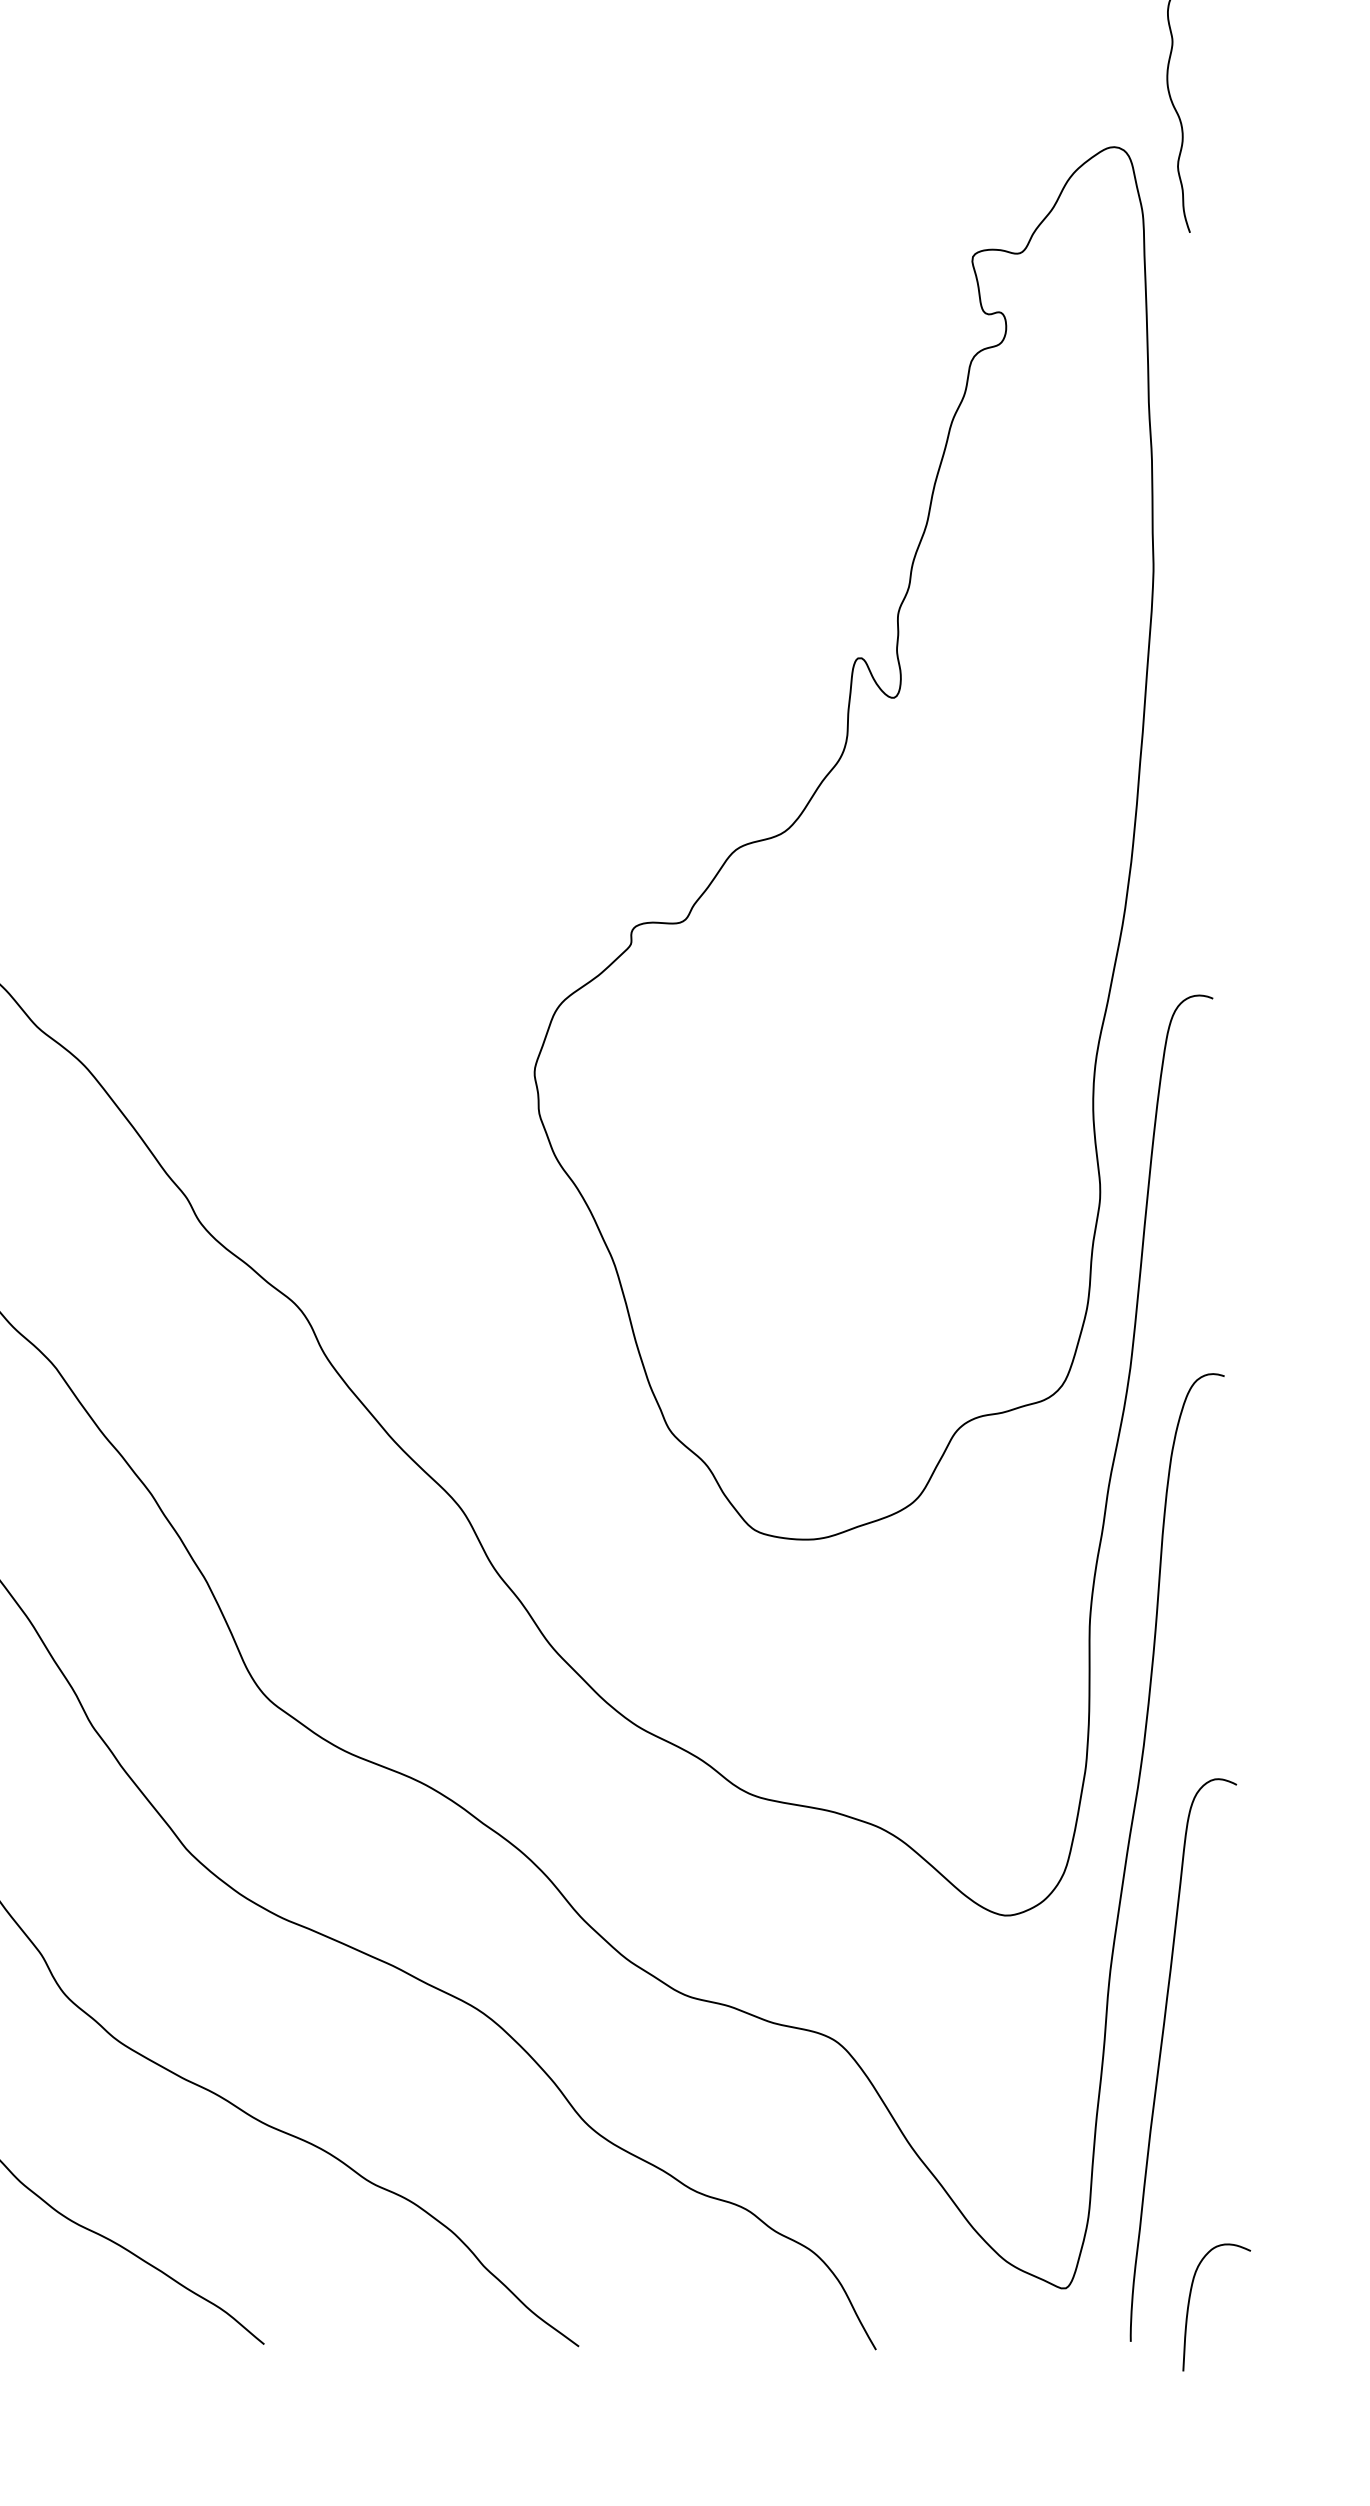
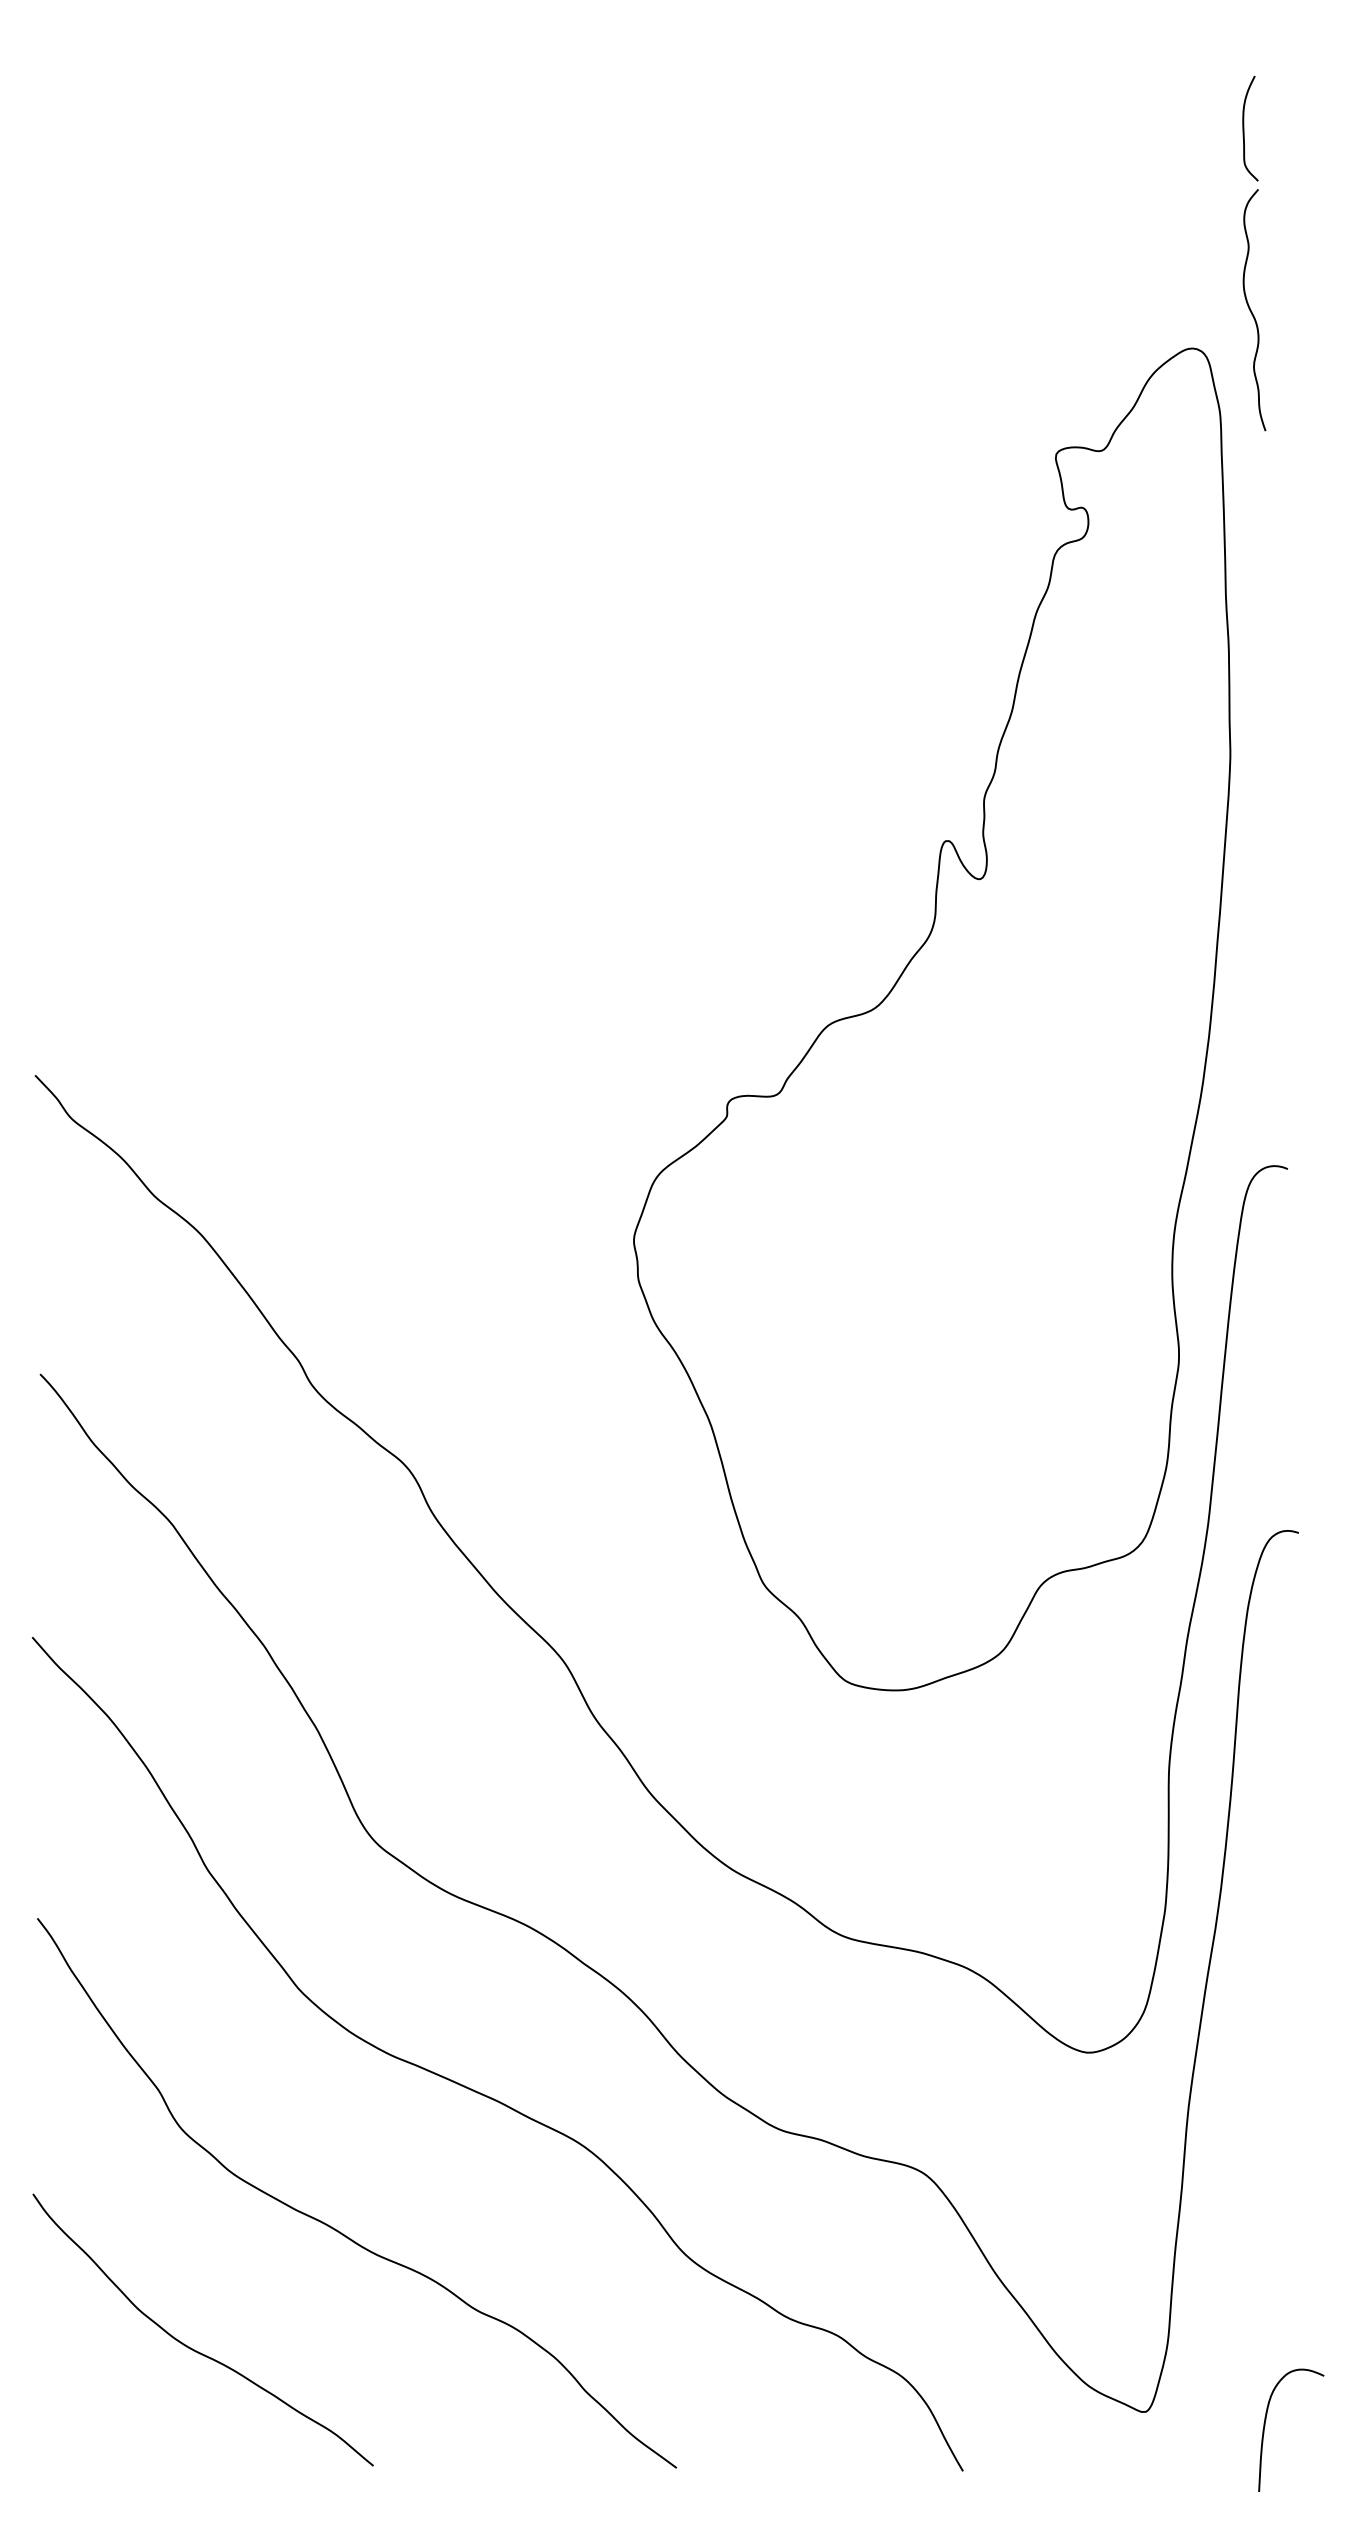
curve: (1160, 2059) -> (1237, 2191), removed

